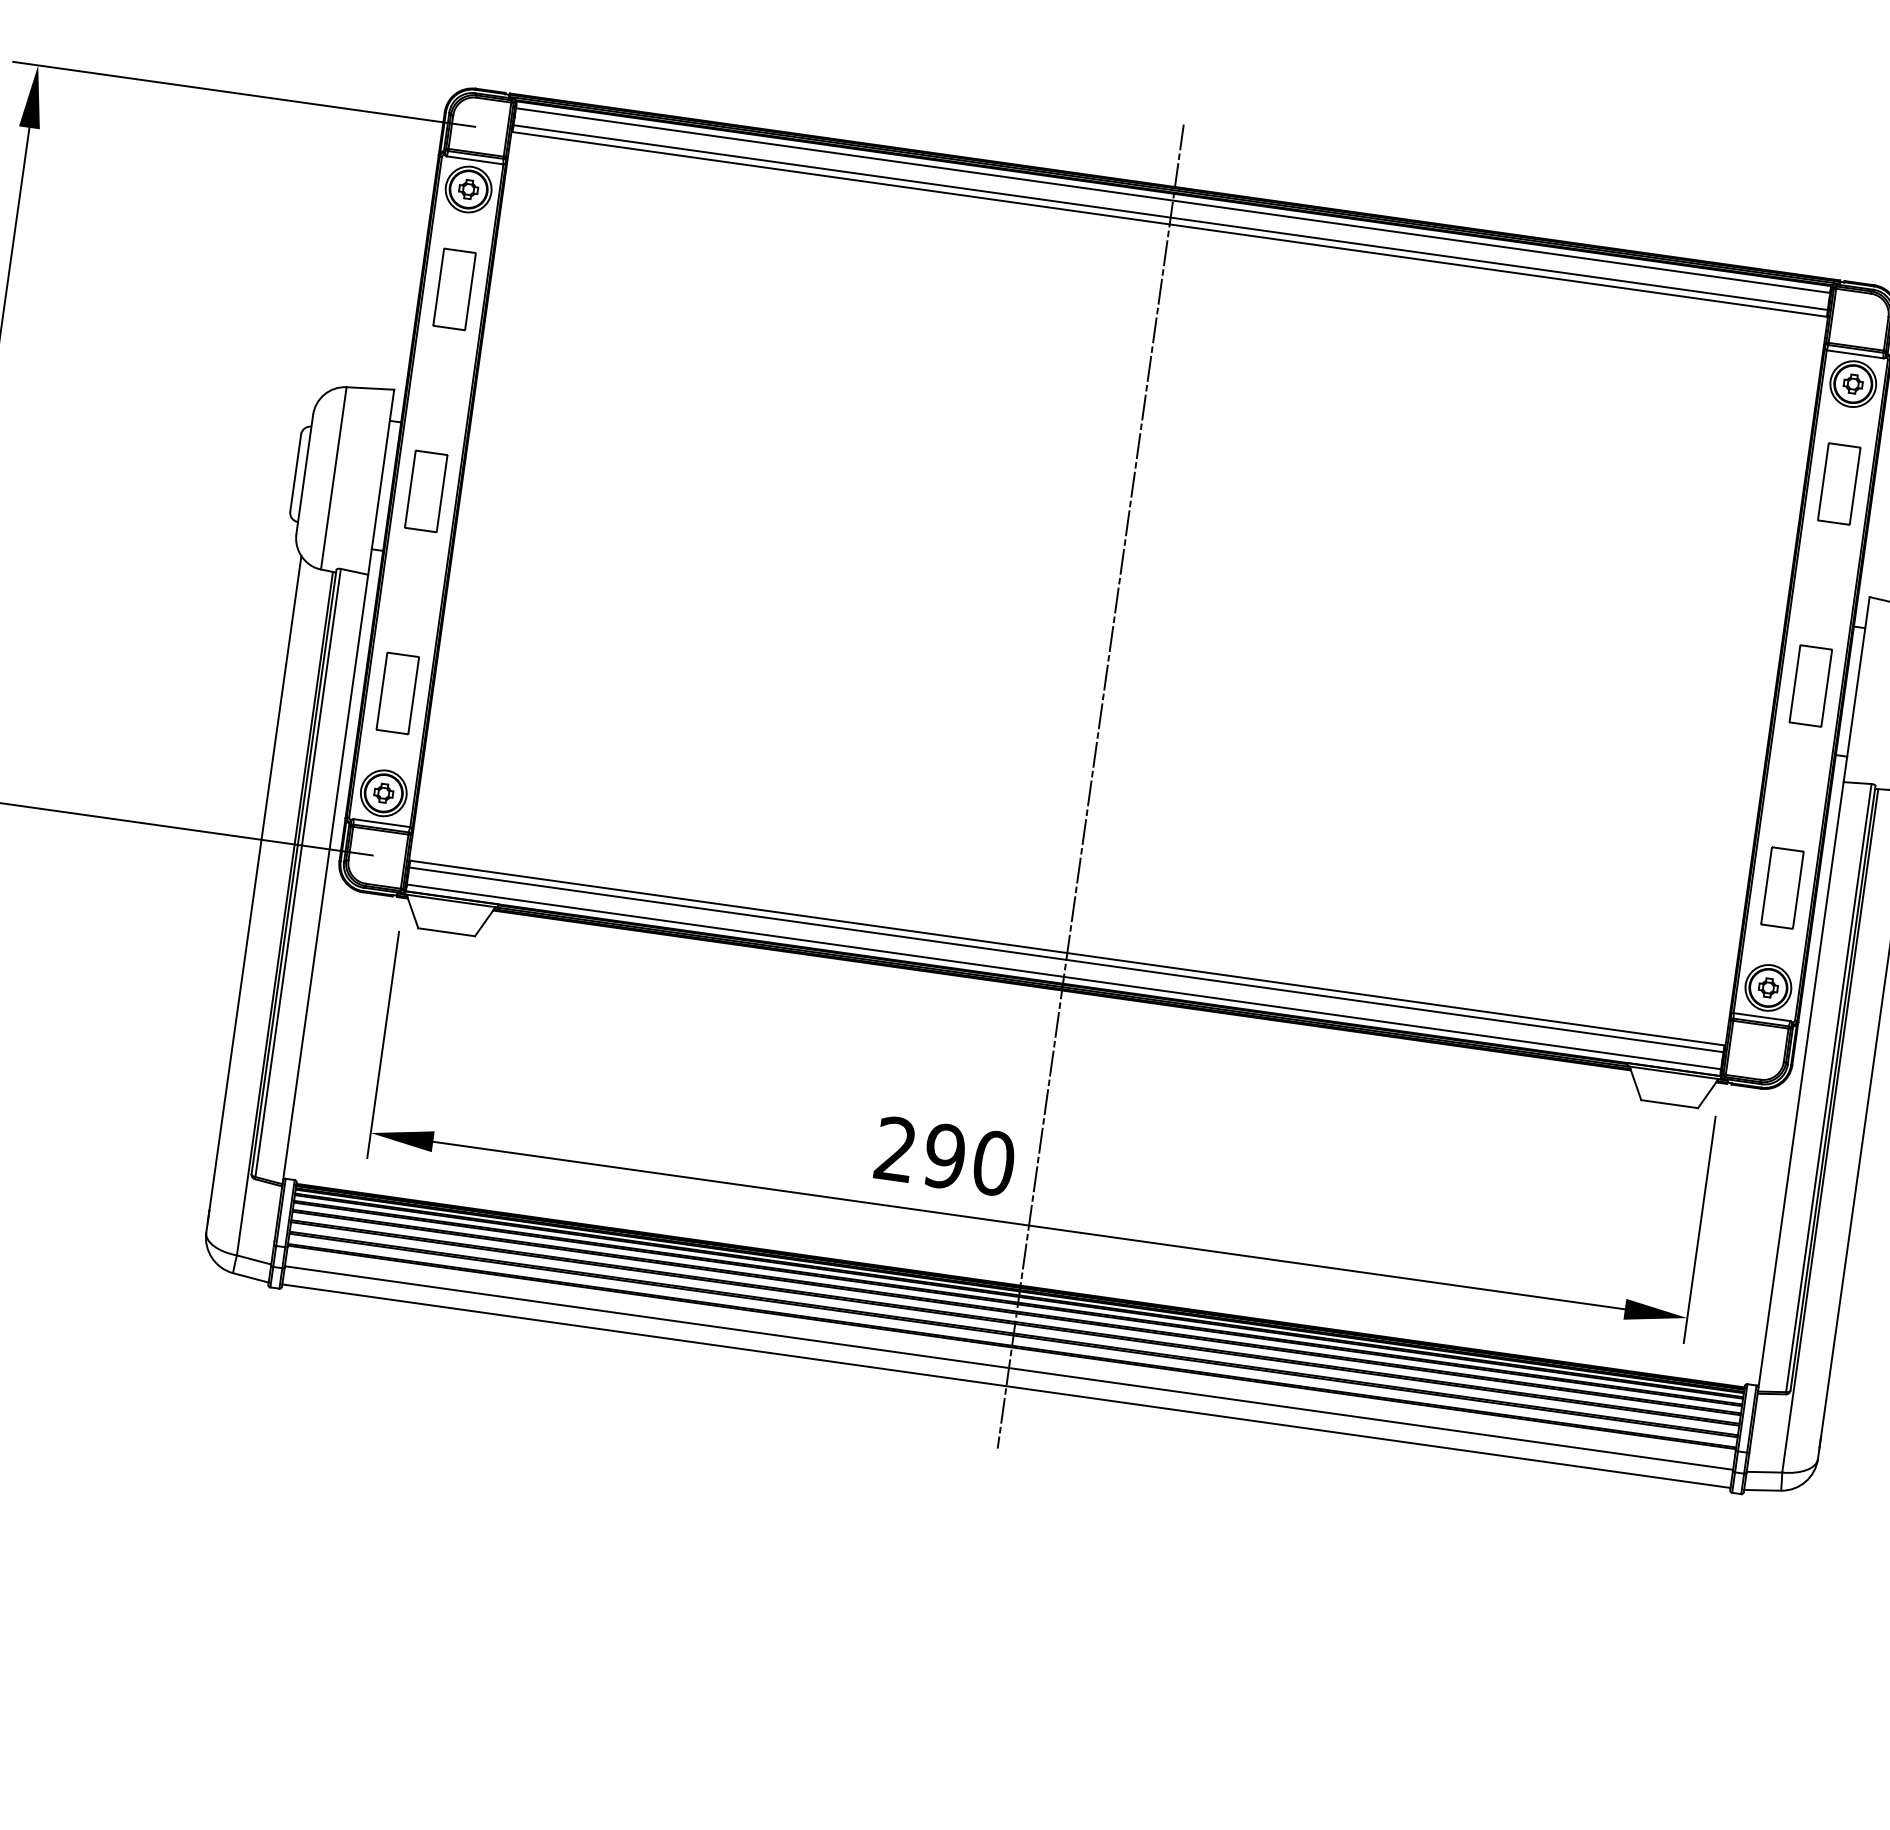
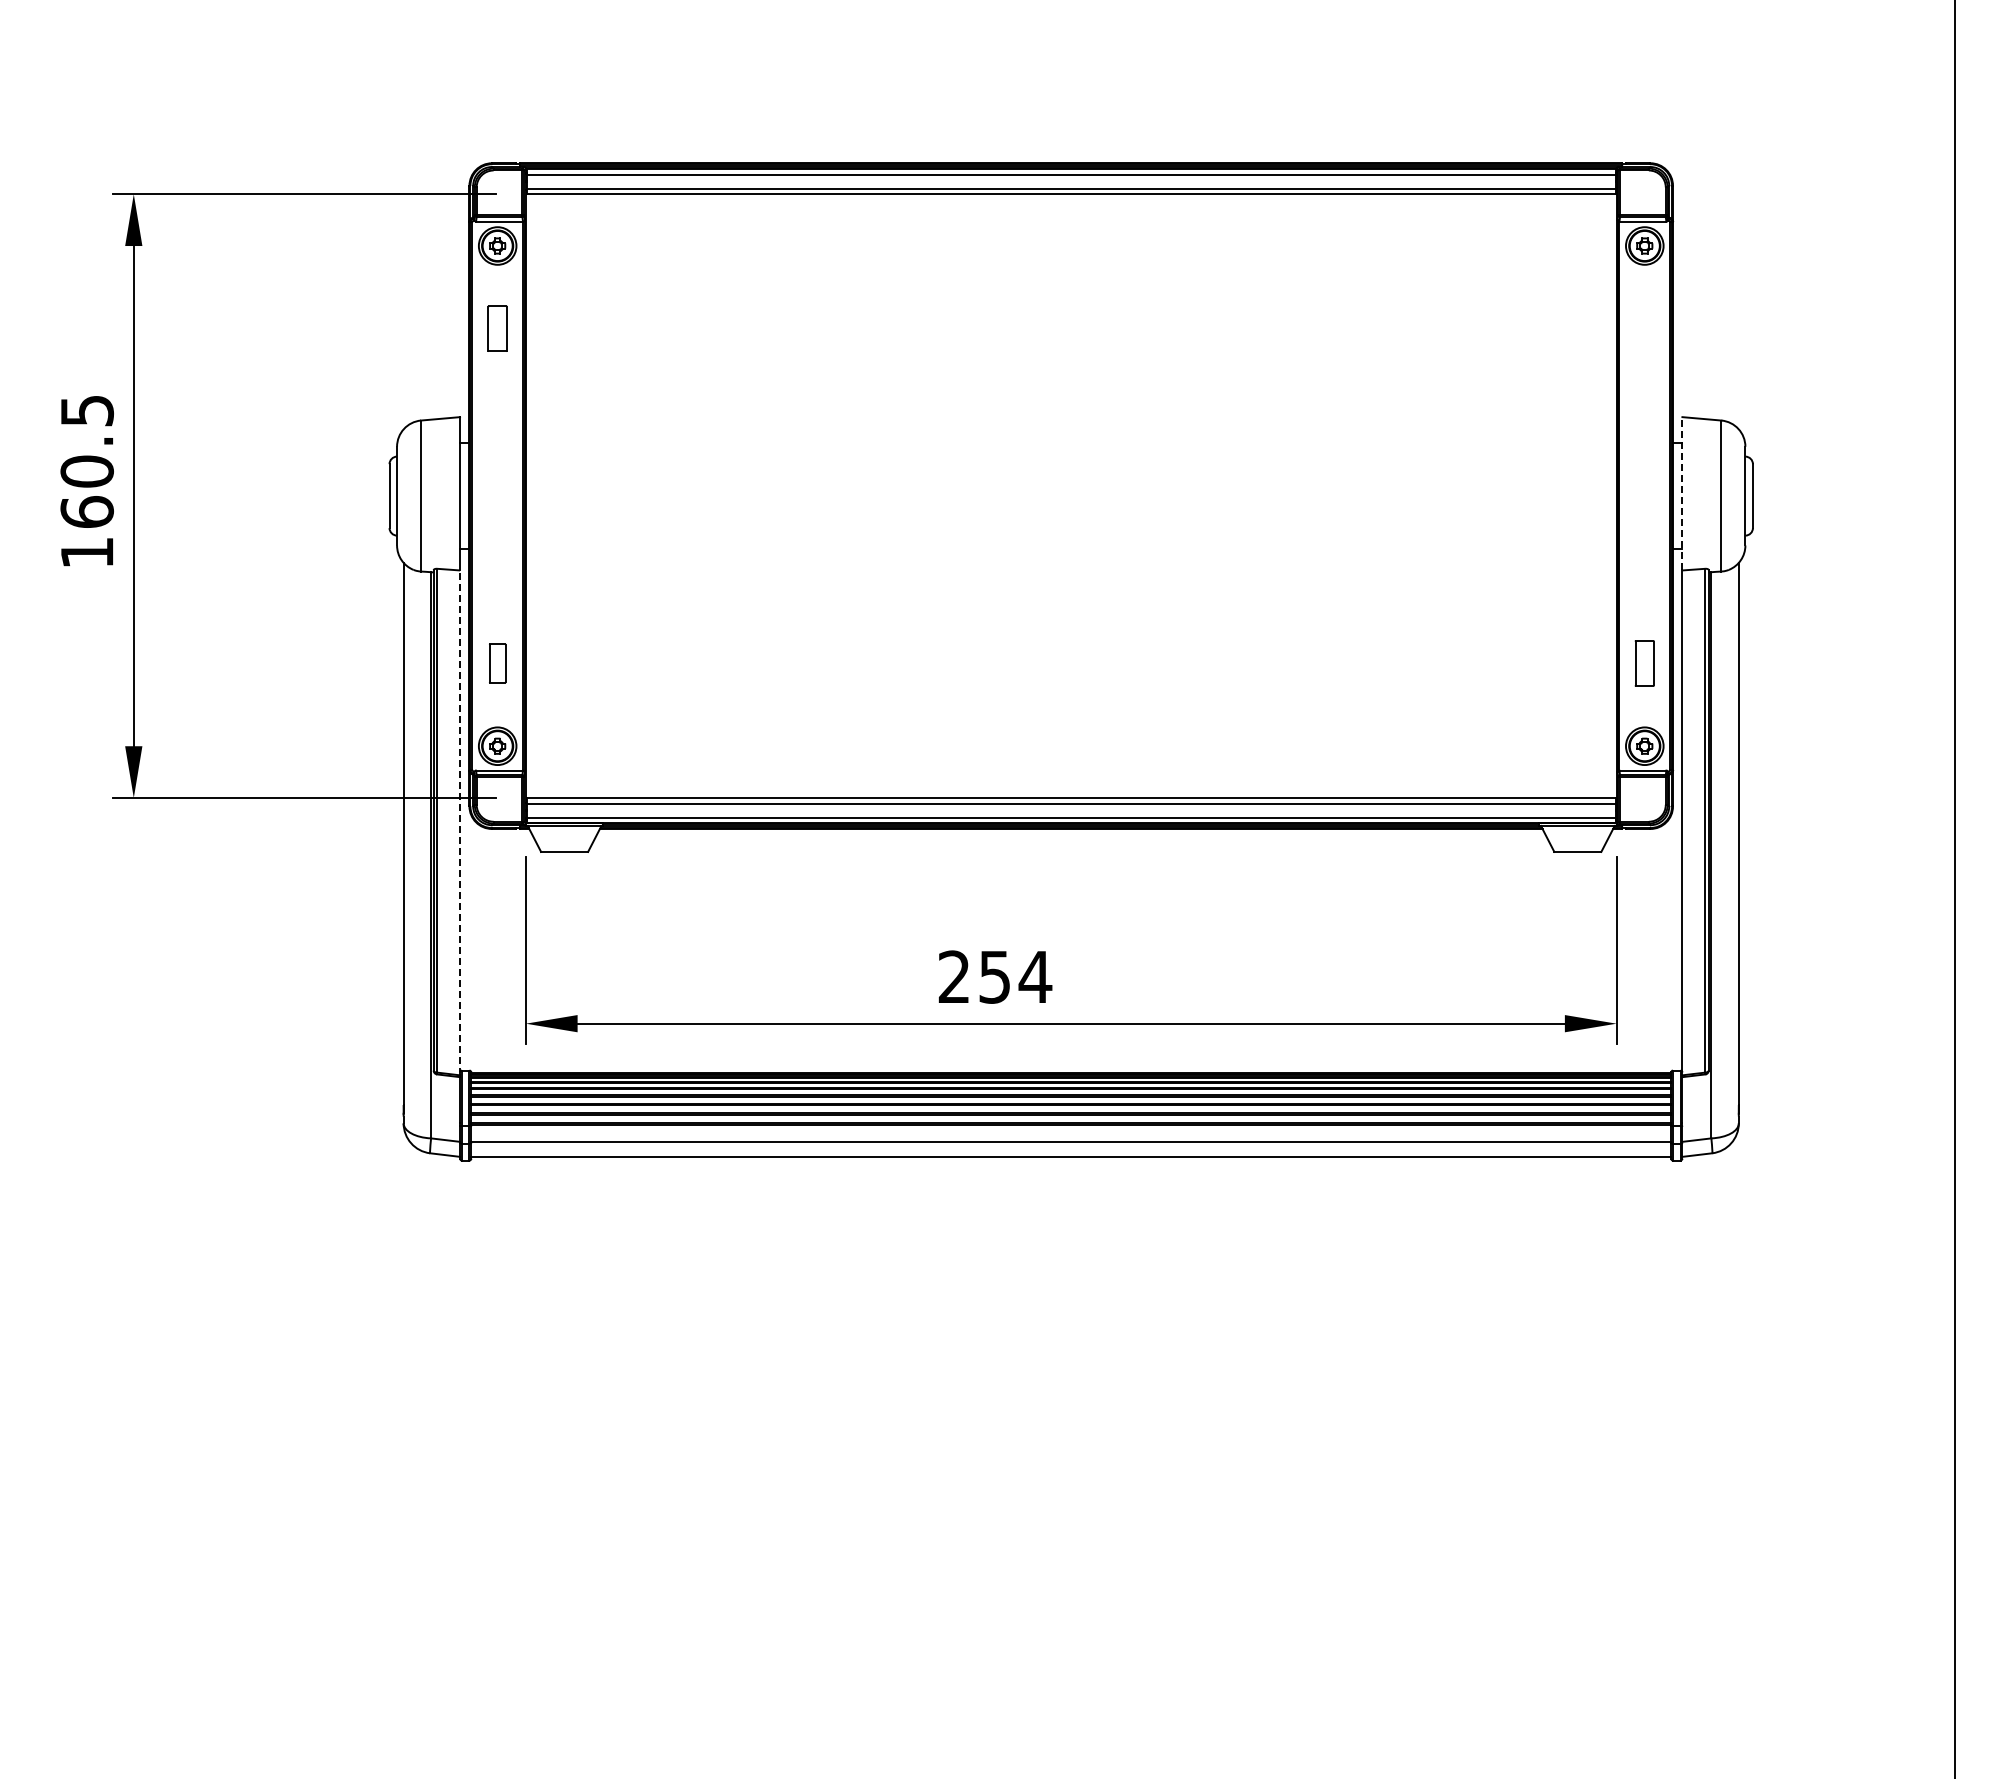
part: (454, 289) -> (497, 328), size x0.7
part: (1838, 483) -> (1644, 328), removed
part: (426, 490) -> (497, 495), removed
part: (1810, 685) -> (1644, 495), removed
line: (1856, 689) -> (1682, 493), solid -> dashed
part: (397, 693) -> (497, 663), size x0.6
line: (1091, 785) -> (1071, 659), removed
line: (325, 879) -> (460, 822), solid -> dashed
part: (1782, 888) -> (1644, 663), size x0.7
text: (969, 1159) -> (1015, 976), 290 -> 254

